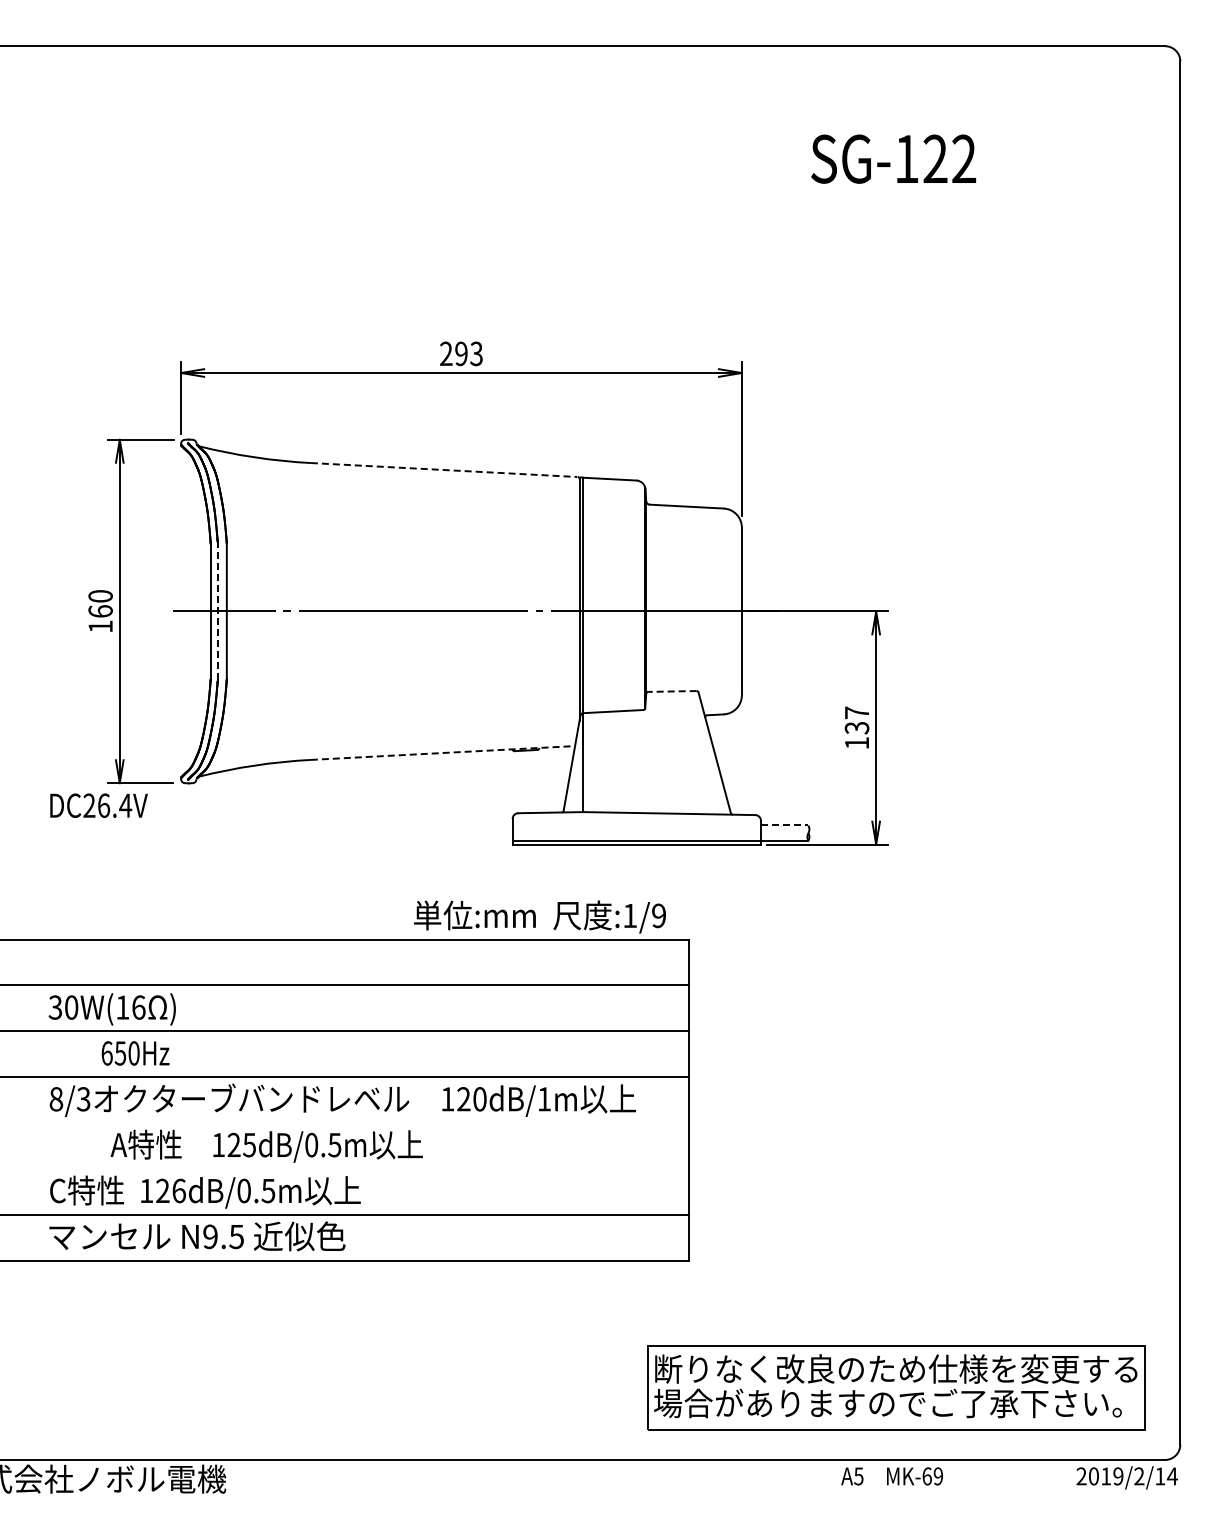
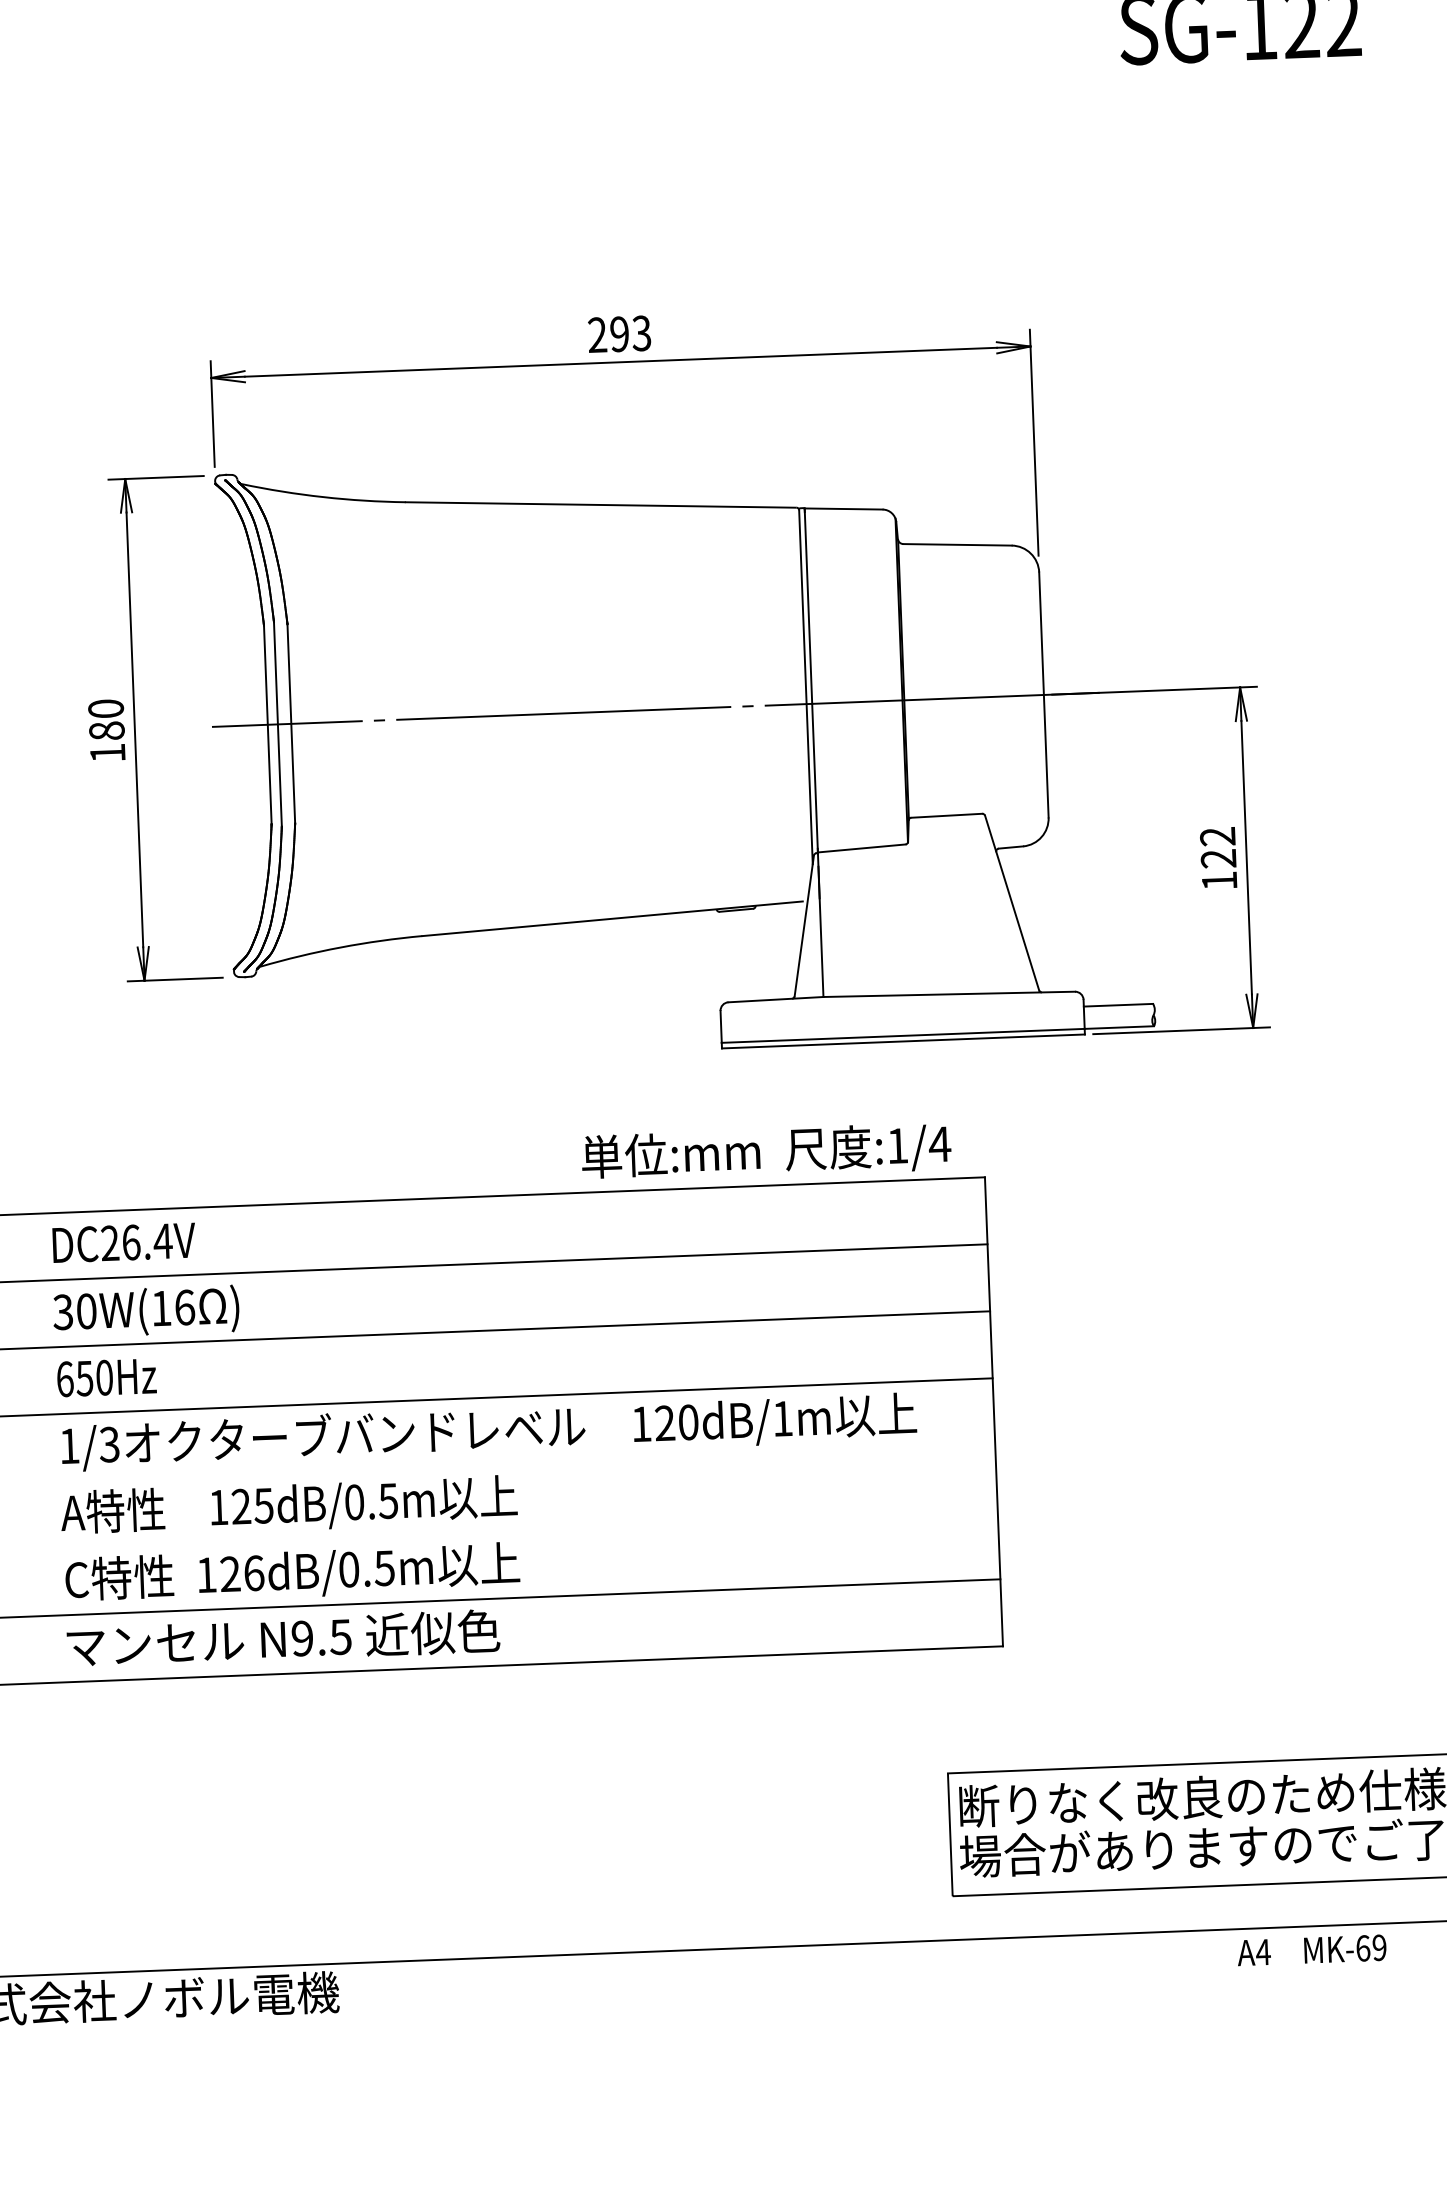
line: (444, 470) -> (601, 505), dashed -> solid
text: (100, 611) -> (106, 730), 160 -> 180
line: (217, 611) -> (277, 724), dashed -> solid
line: (671, 691) -> (945, 815), dashed -> solid
text: (856, 720) -> (1217, 847), 137 -> 122
line: (441, 753) -> (612, 919), dashed -> solid
text: (98, 805) -> (123, 1242), moved
line: (784, 825) -> (1118, 1005), dashed -> solid
text: (658, 915) -> (939, 1143), :1/9 -> :1/4
text: (135, 1053) -> (106, 1377), moved
text: (56, 1099) -> (69, 1446), 8/3 -> 1/3
text: (266, 1145) -> (288, 1505), moved
text: (858, 1476) -> (1262, 1952), A5 -> A4

